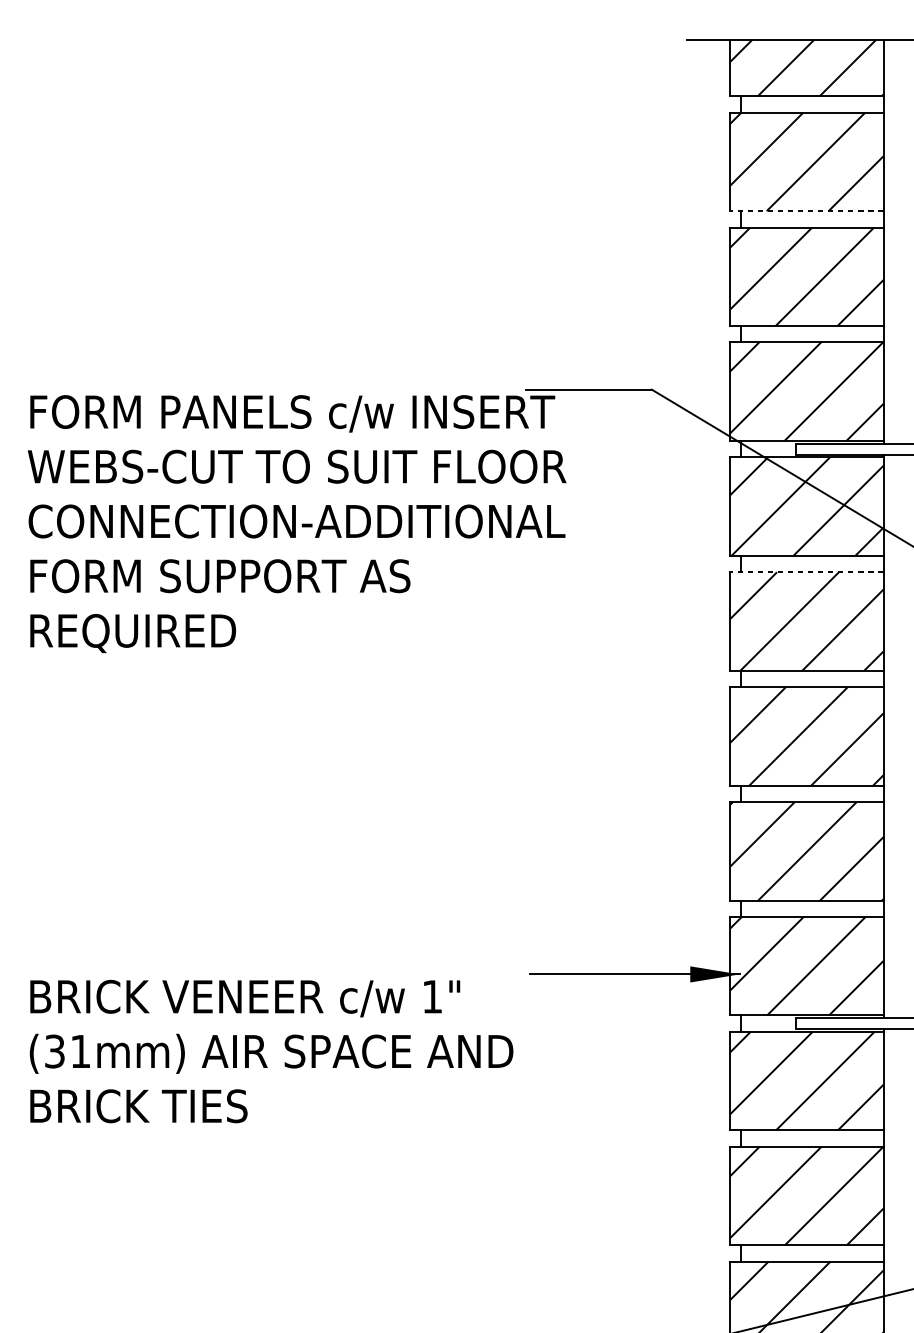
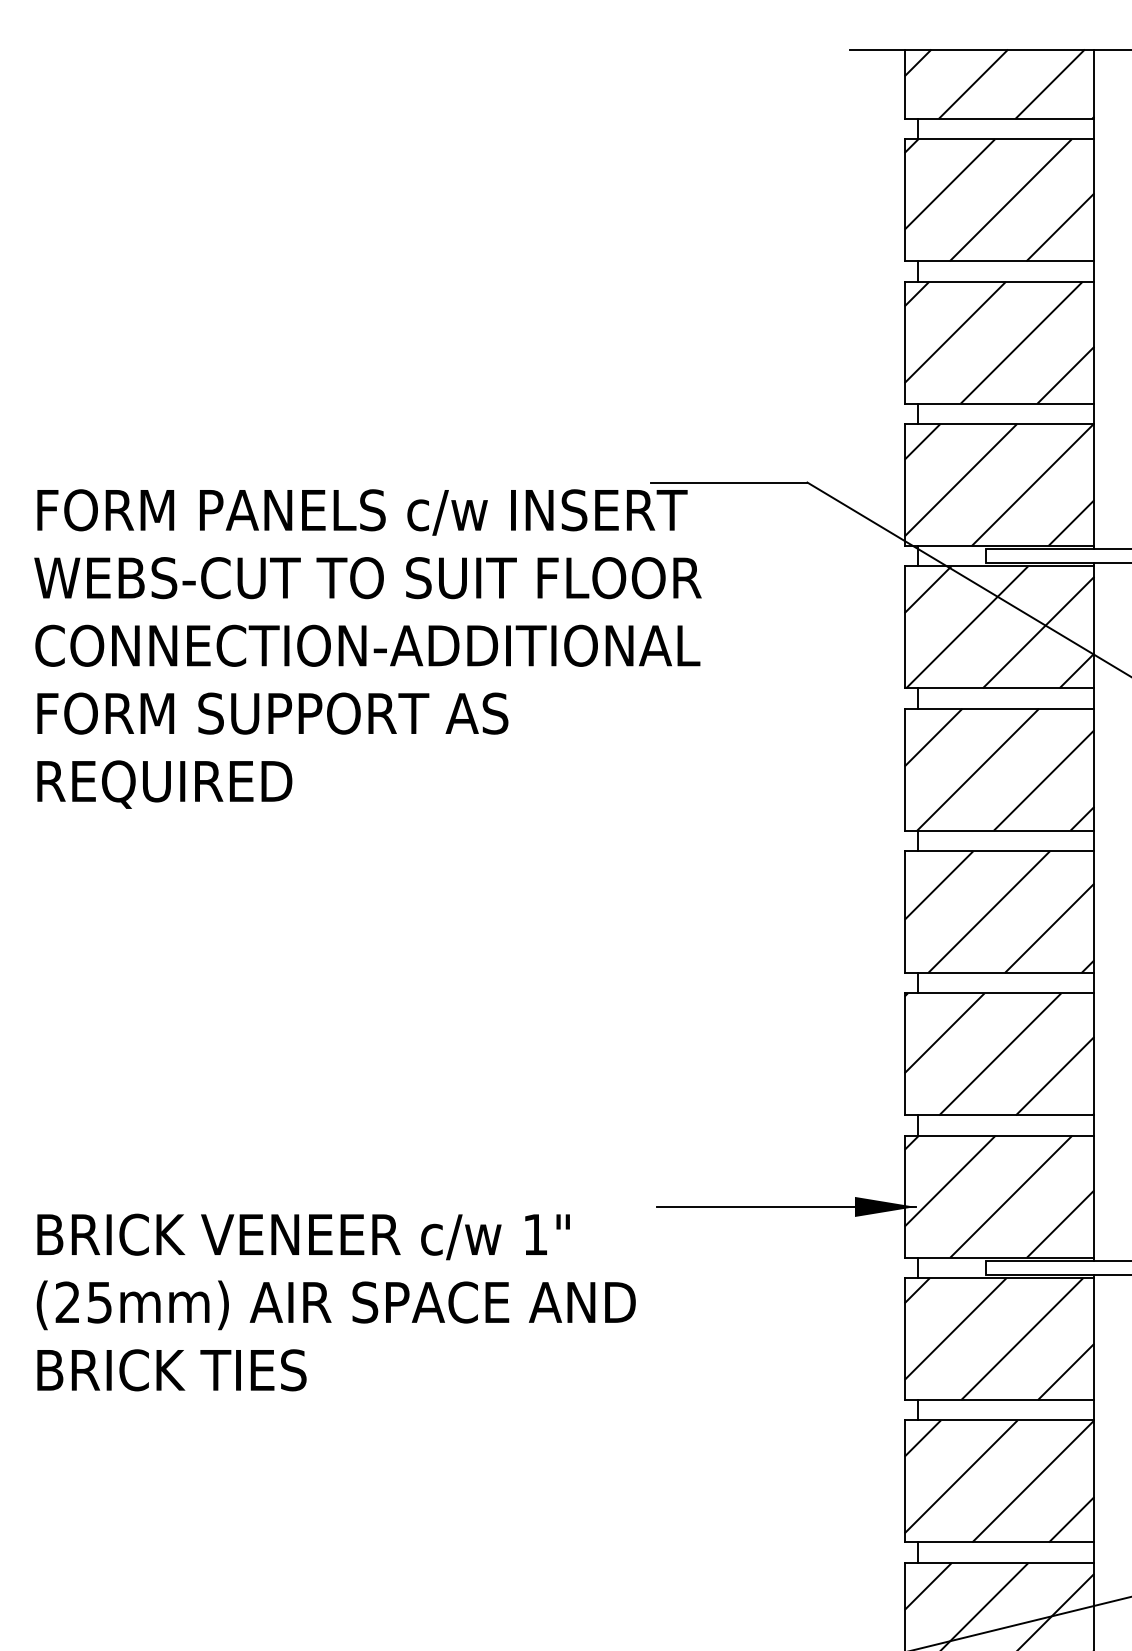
line: (806, 211) -> (999, 261), dashed -> solid
line: (806, 572) -> (999, 708), dashed -> solid
text: (67, 1051) -> (83, 1302), (31mm) -> (25mm)

